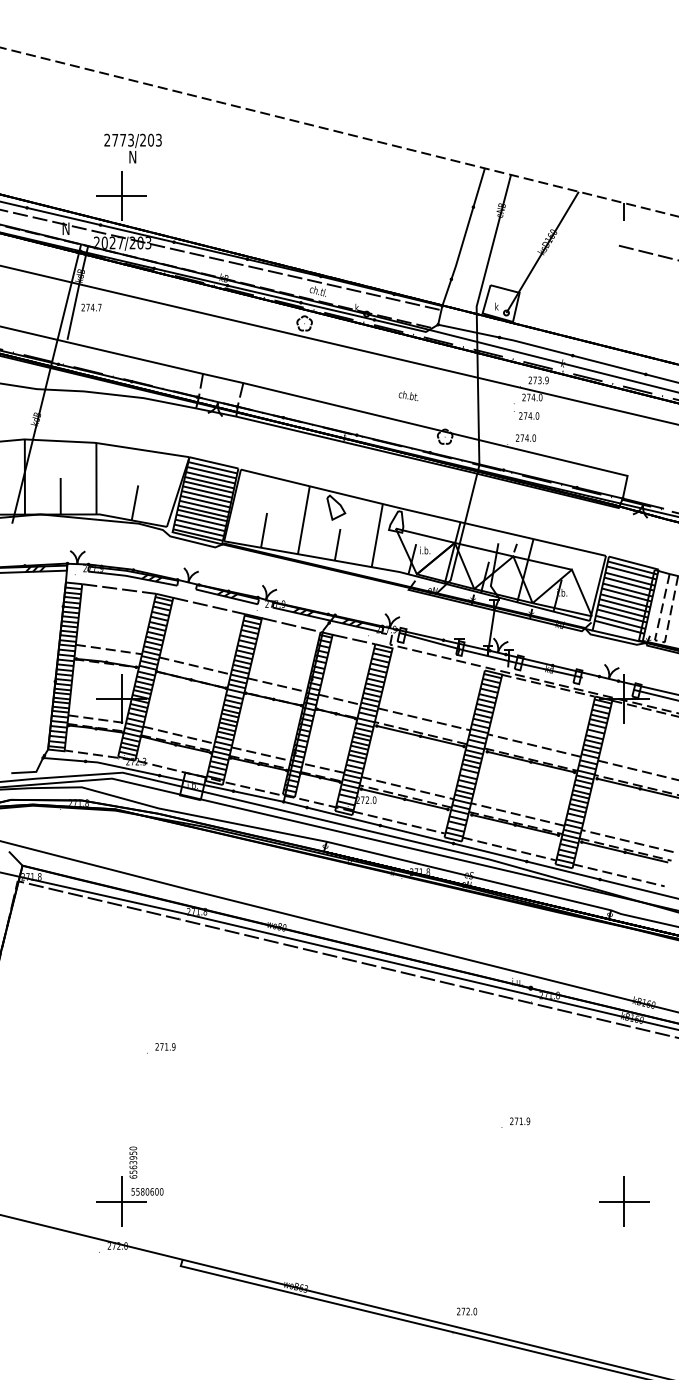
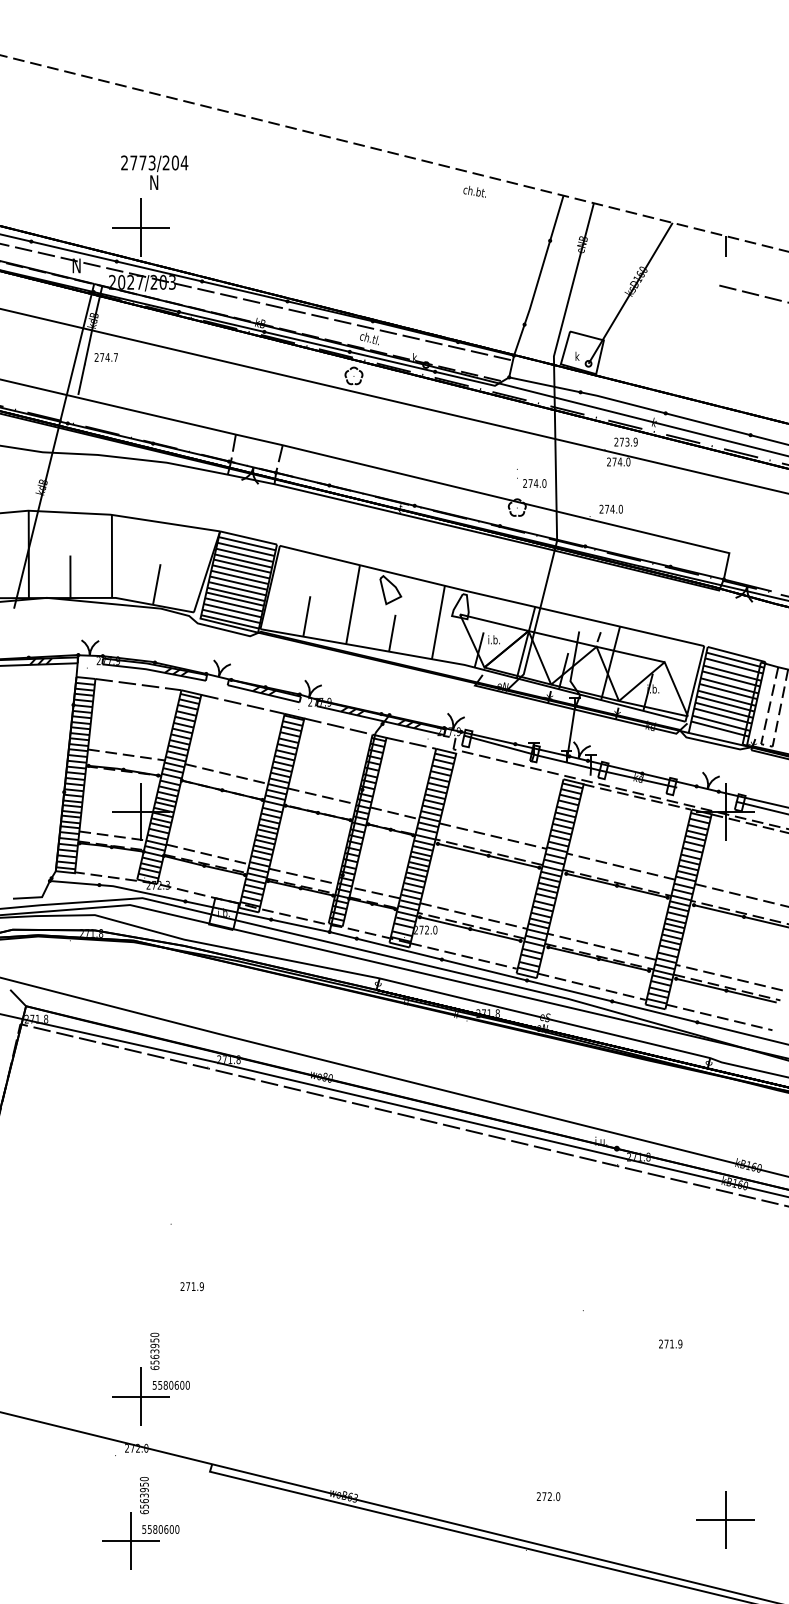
text: (158, 139) -> (184, 162), 2773/203 -> 2773/204
text: (408, 396) -> (474, 192), moved
text: (526, 411) -> (531, 478), moved
text: (165, 1046) -> (192, 1286), moved
text: (520, 1121) -> (671, 1344), moved
part: (624, 1201) -> (725, 1519), moved
part: (120, 1310) -> (139, 1523), added
text: (467, 1311) -> (549, 1496), moved

